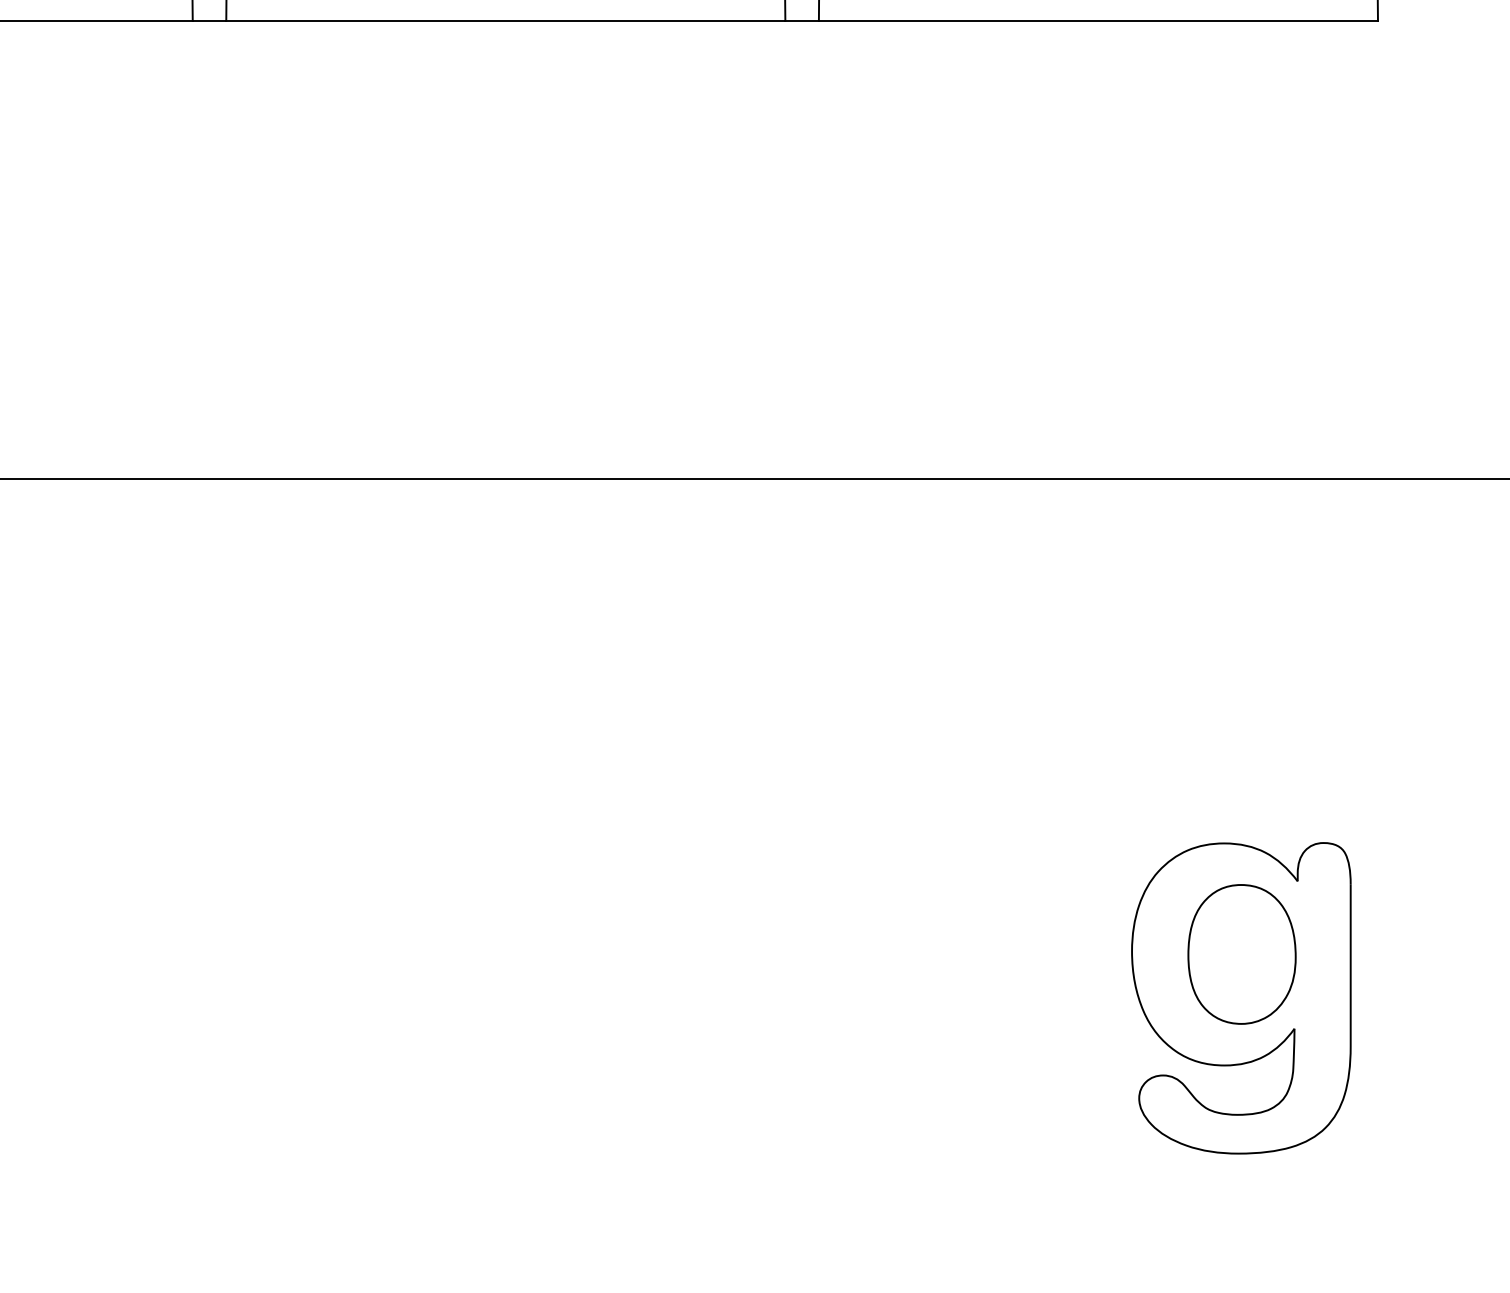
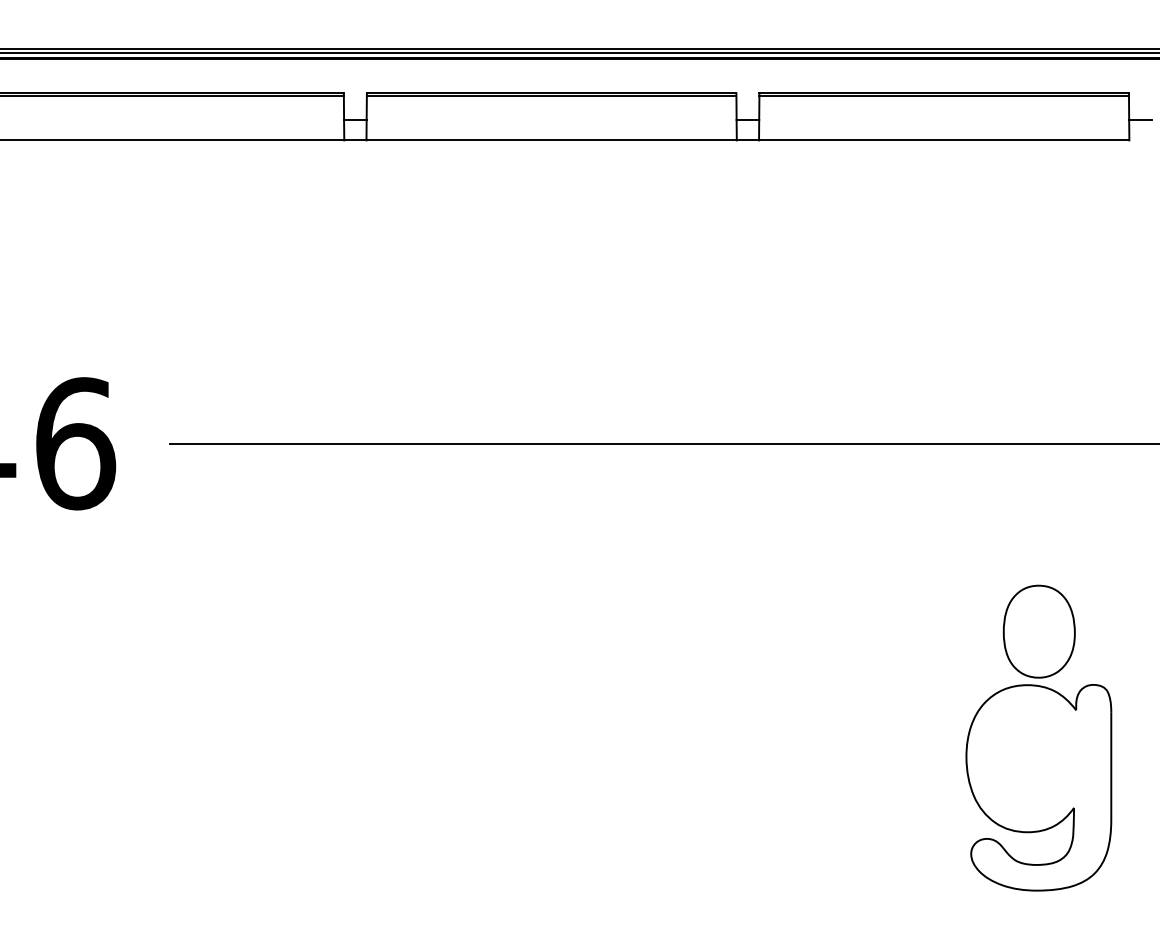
part: (1240, 954) -> (1038, 631), moved

